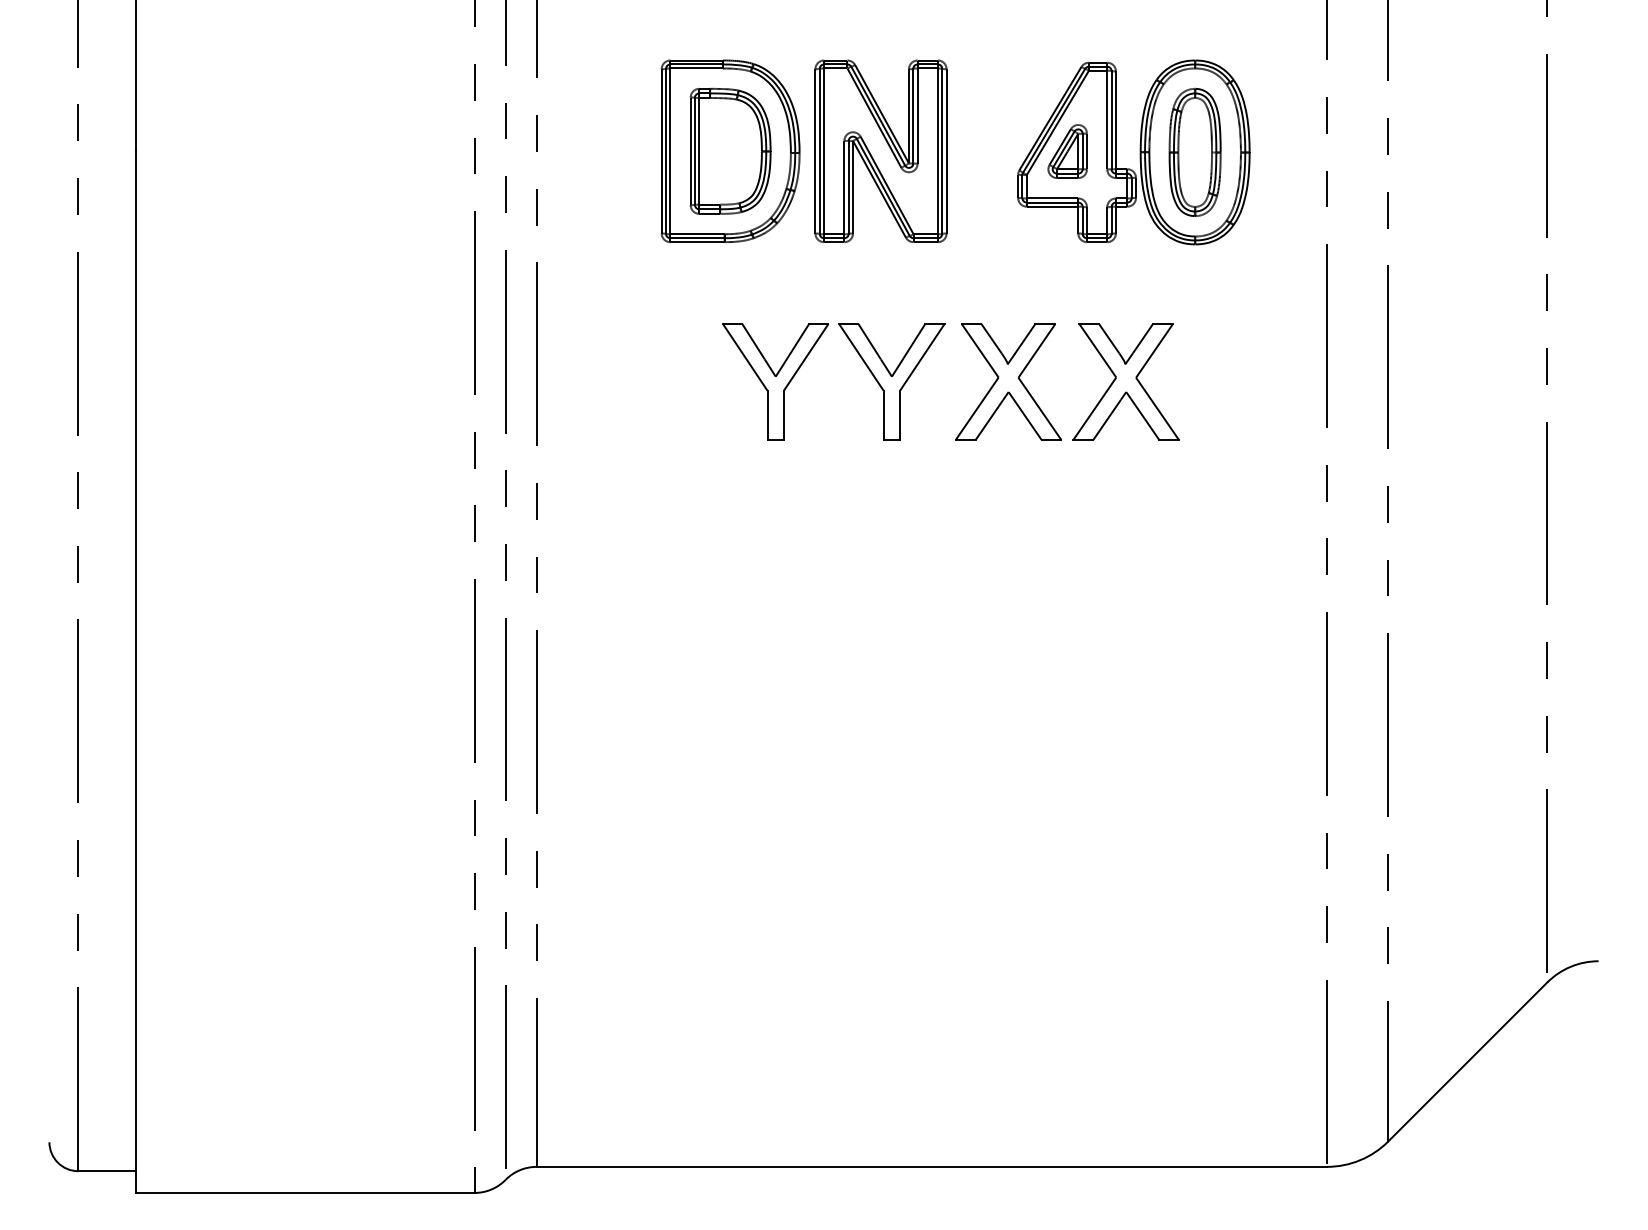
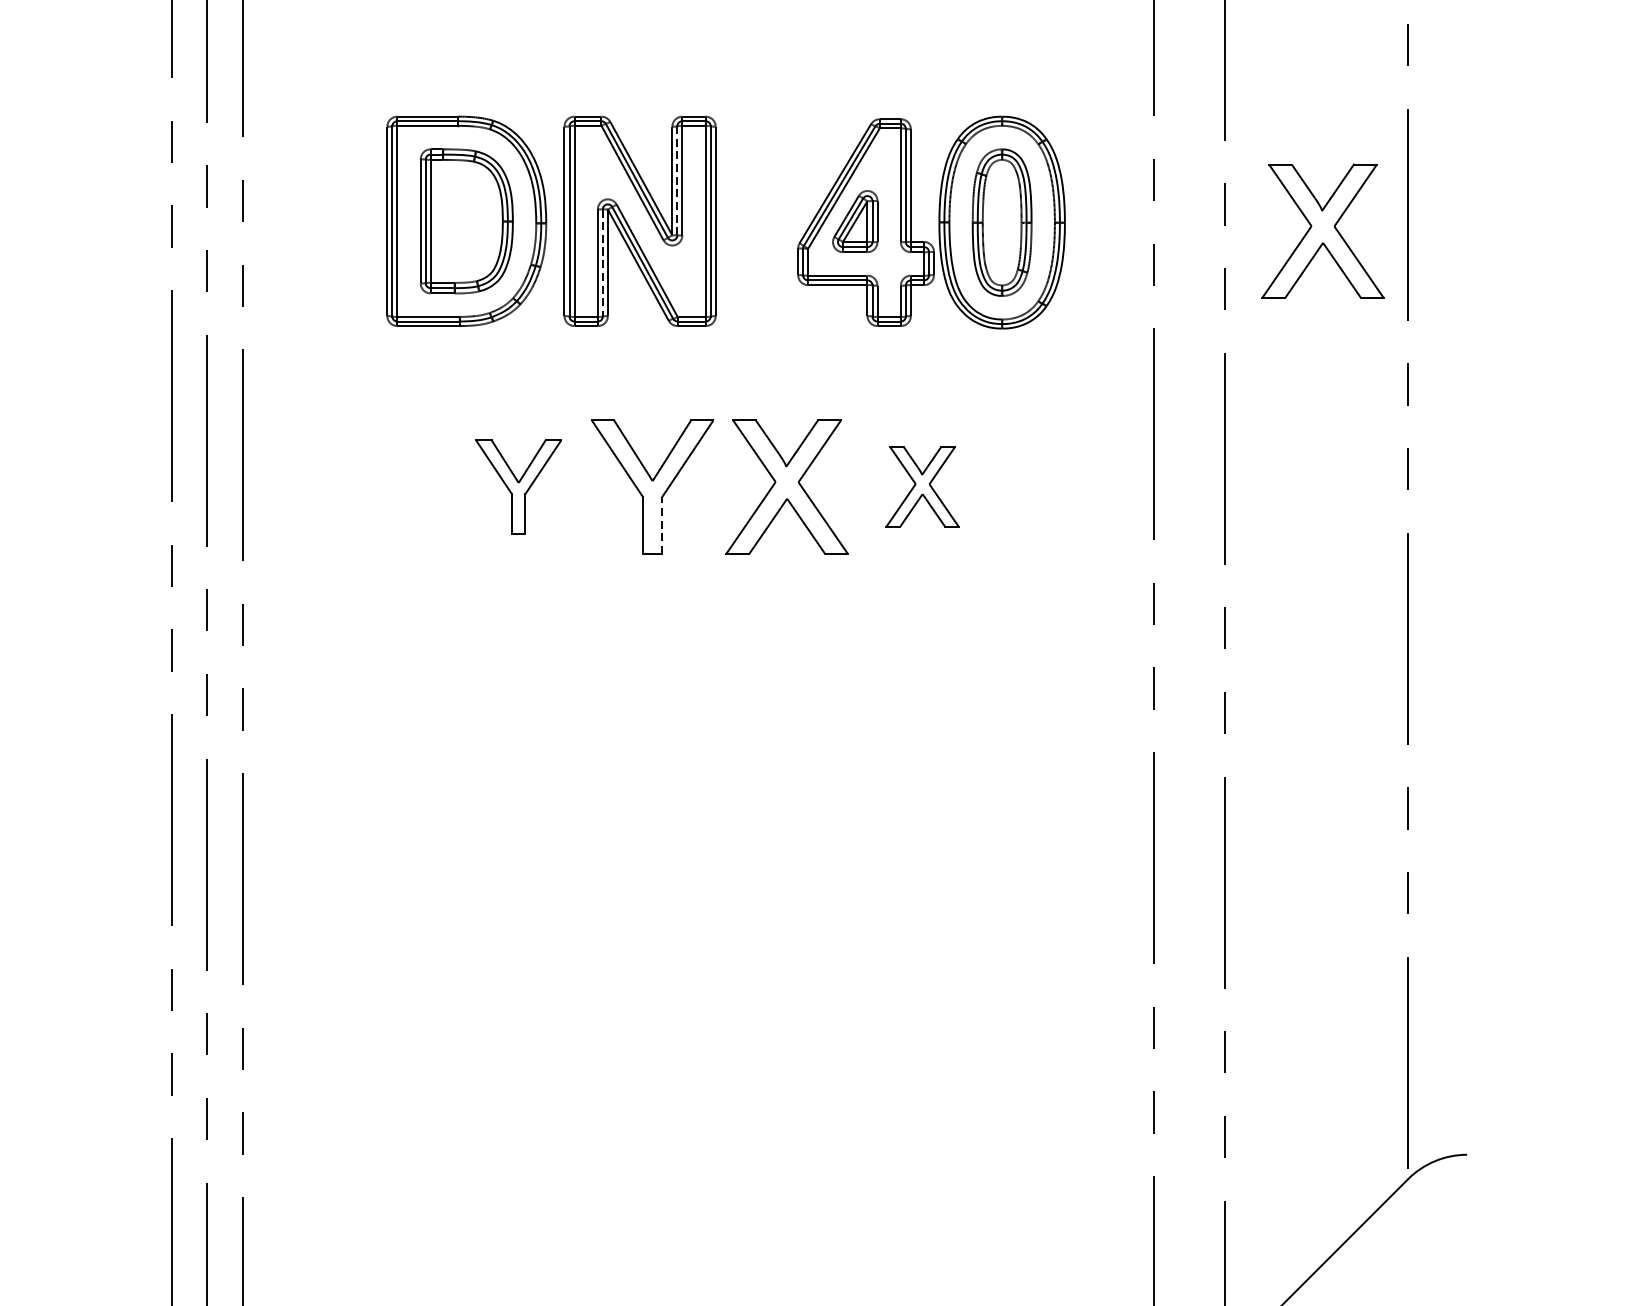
line: (913, 115) -> (677, 180), solid -> dashed
part: (1473, 159) -> (1322, 230), added
line: (848, 187) -> (602, 263), solid -> dashed
part: (775, 381) -> (518, 486), size x0.7
part: (1125, 381) -> (921, 486), size x0.6
line: (900, 415) -> (662, 525), solid -> dashed

